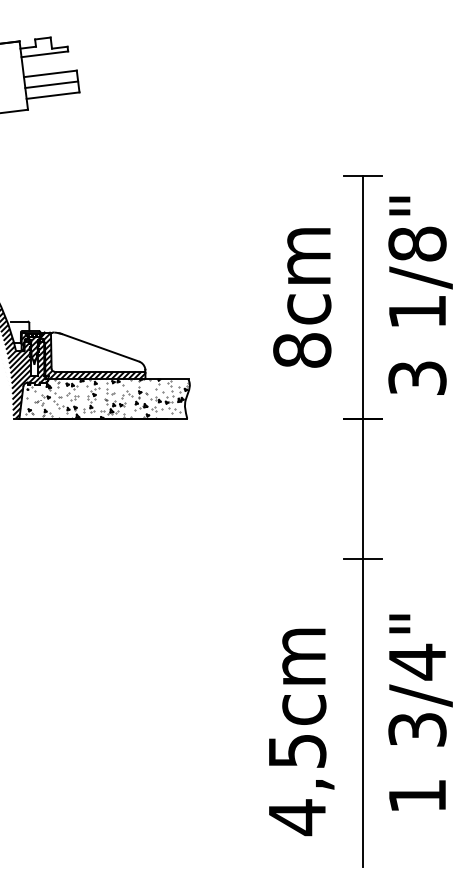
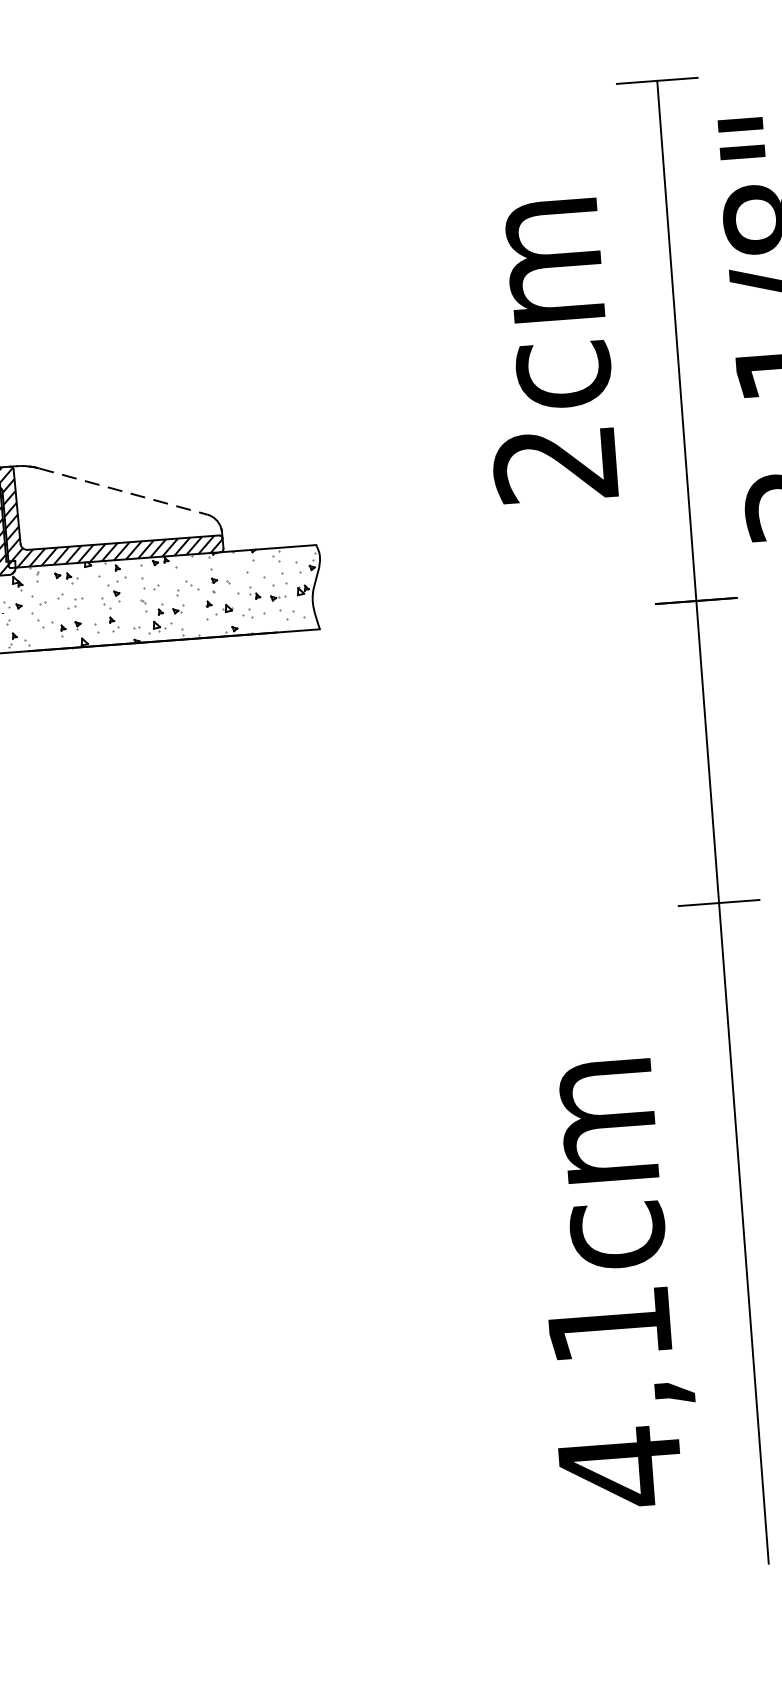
line: (101, 348) -> (124, 492), solid -> dashed
text: (302, 350) -> (556, 464), 8cm -> 2cm
text: (297, 751) -> (610, 1325), 4,5cm -> 4,1cm

